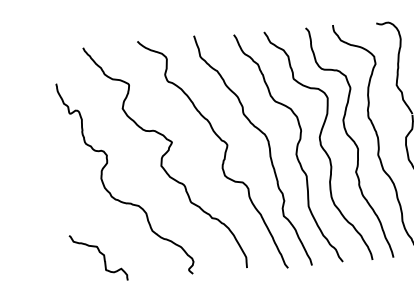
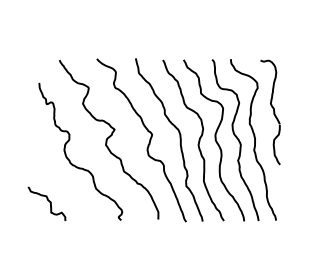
curve: (100, 254) -> (48, 201), moved

